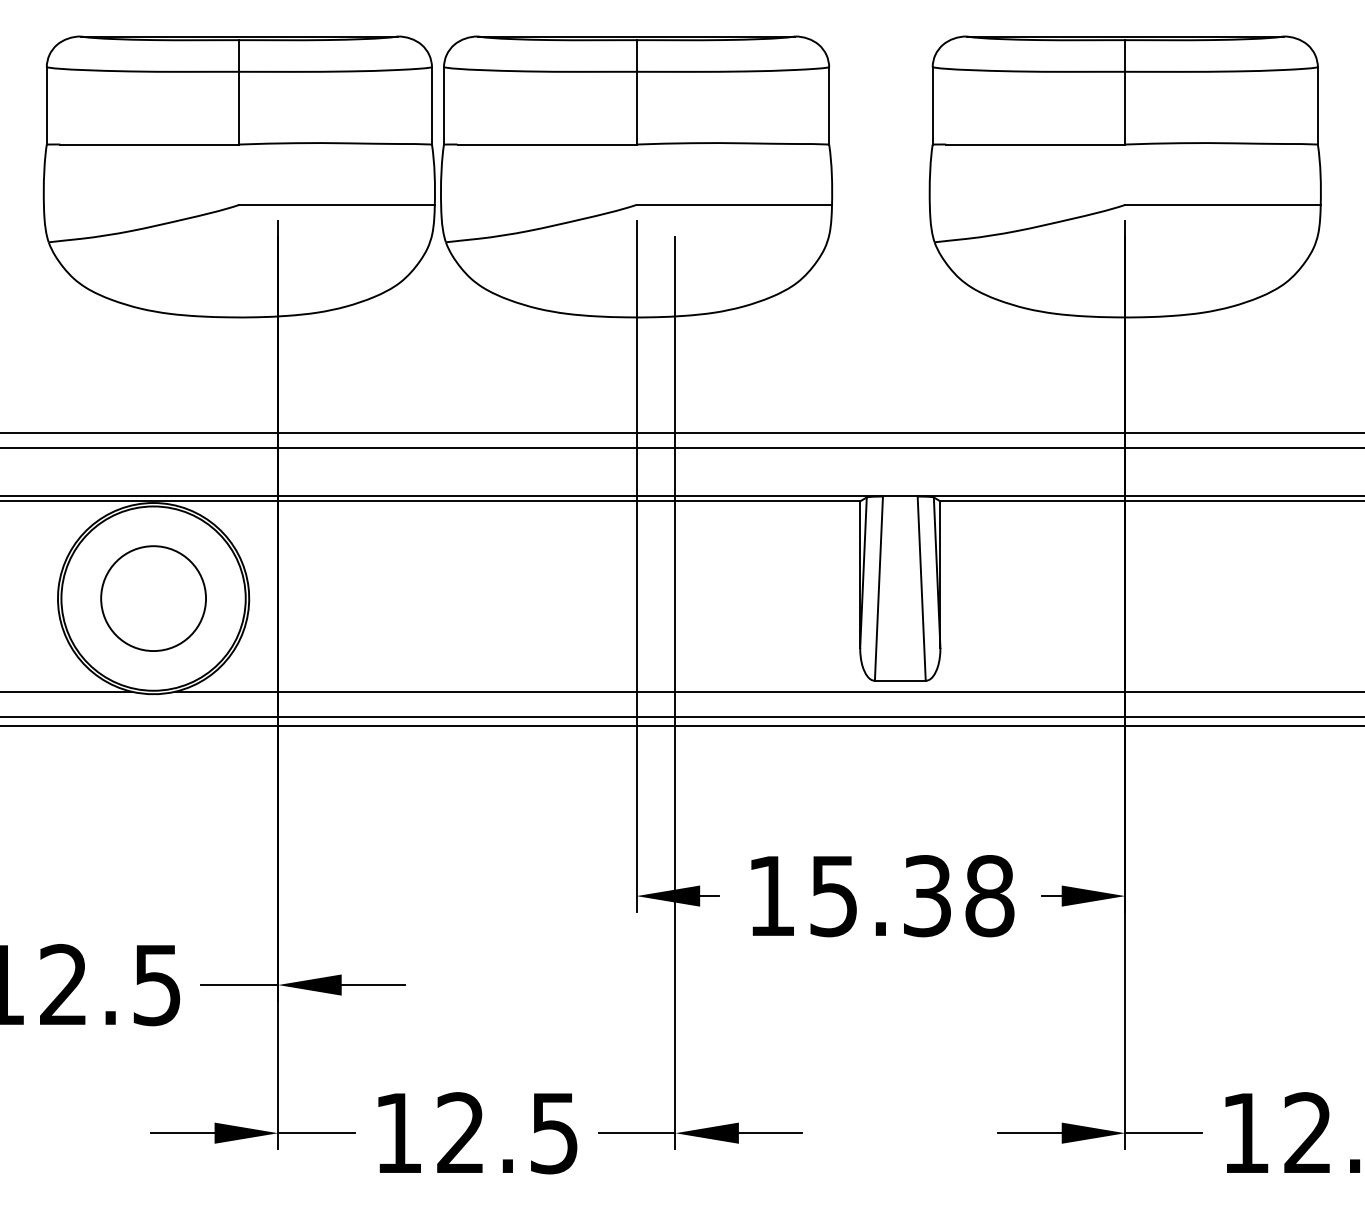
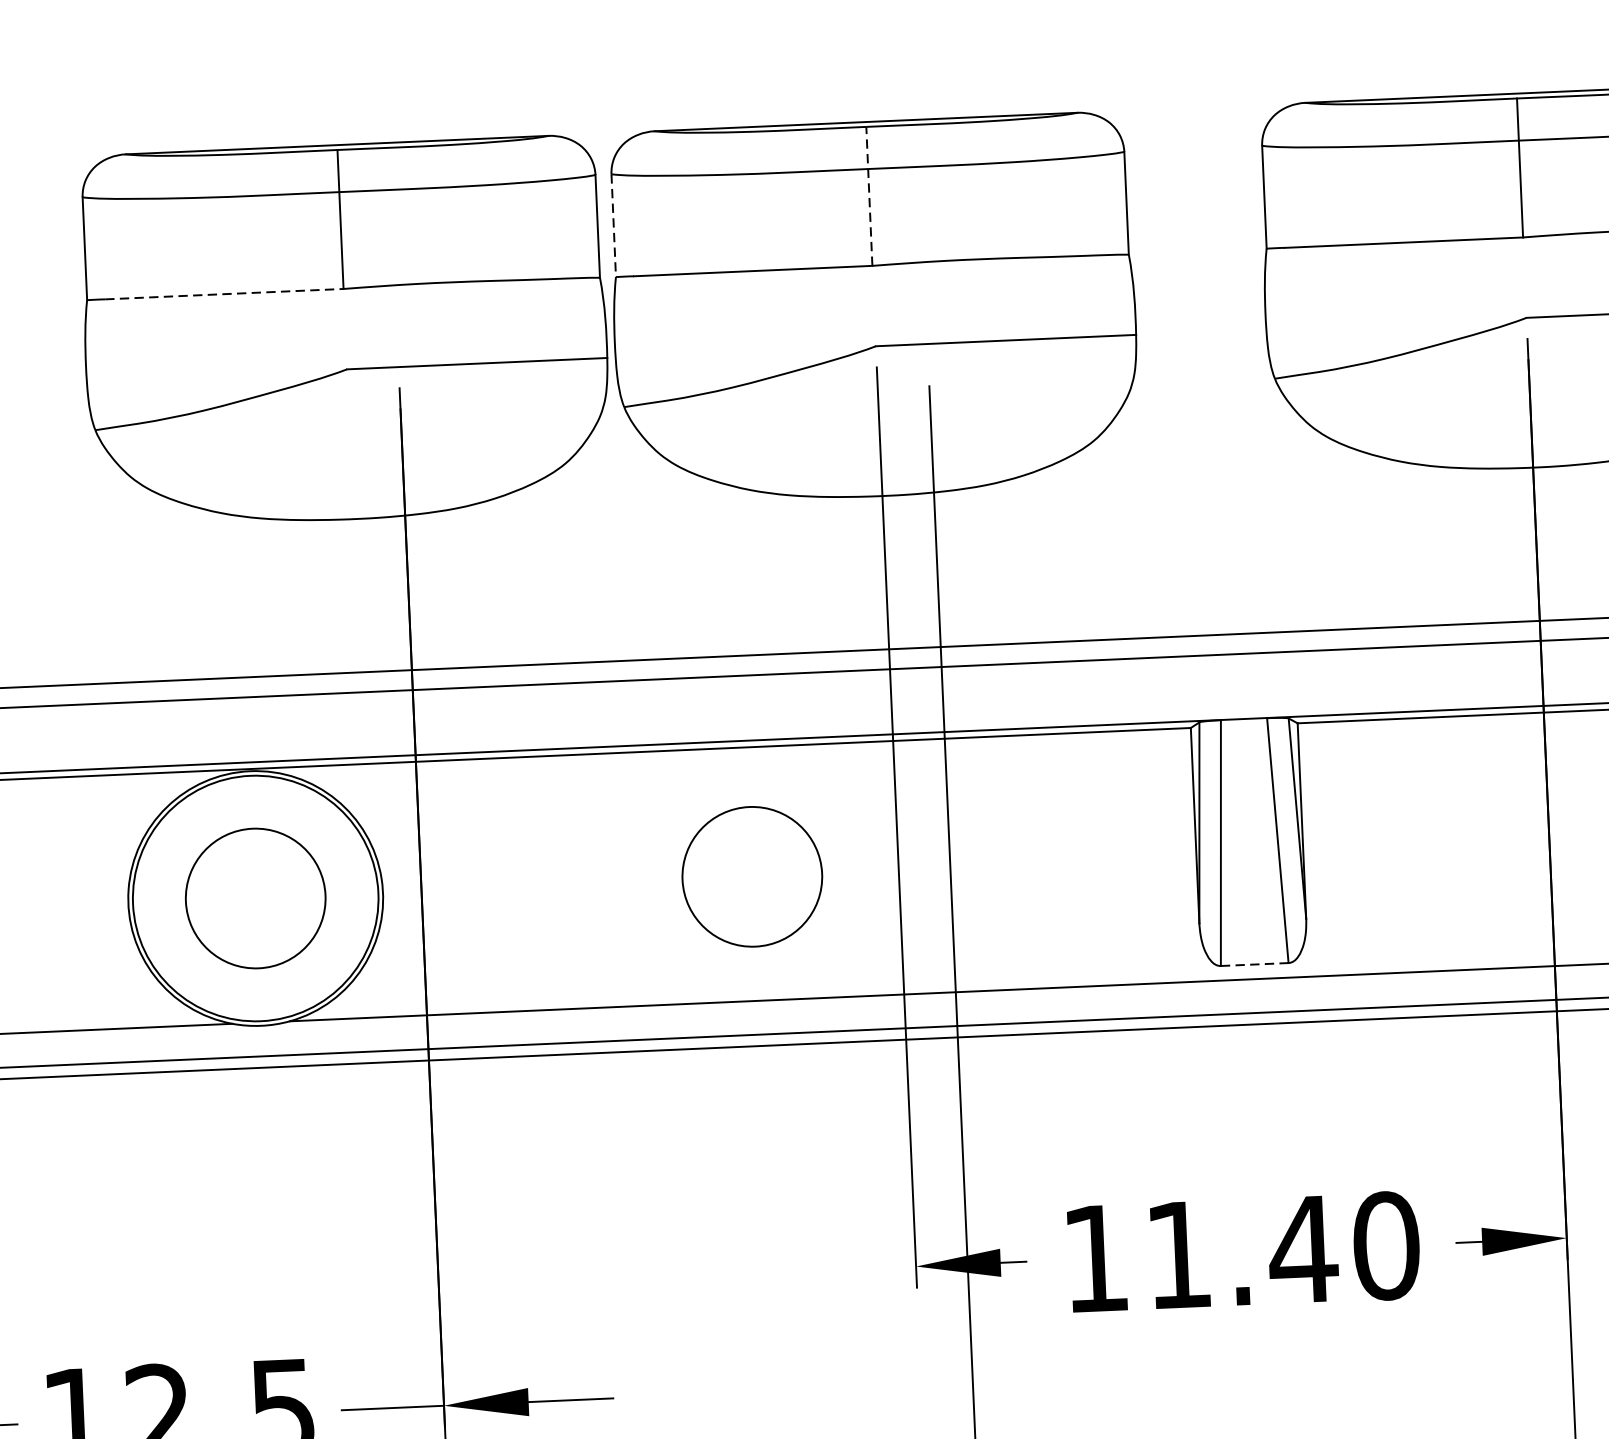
line: (636, 91) -> (869, 195), solid -> dashed
line: (443, 105) -> (613, 225), solid -> dashed
line: (149, 144) -> (223, 294), solid -> dashed
circle: (526, 598) -> (752, 876), added
line: (900, 680) -> (1254, 964), solid -> dashed
text: (912, 896) -> (1283, 1251), 15.38 -> 11.40

